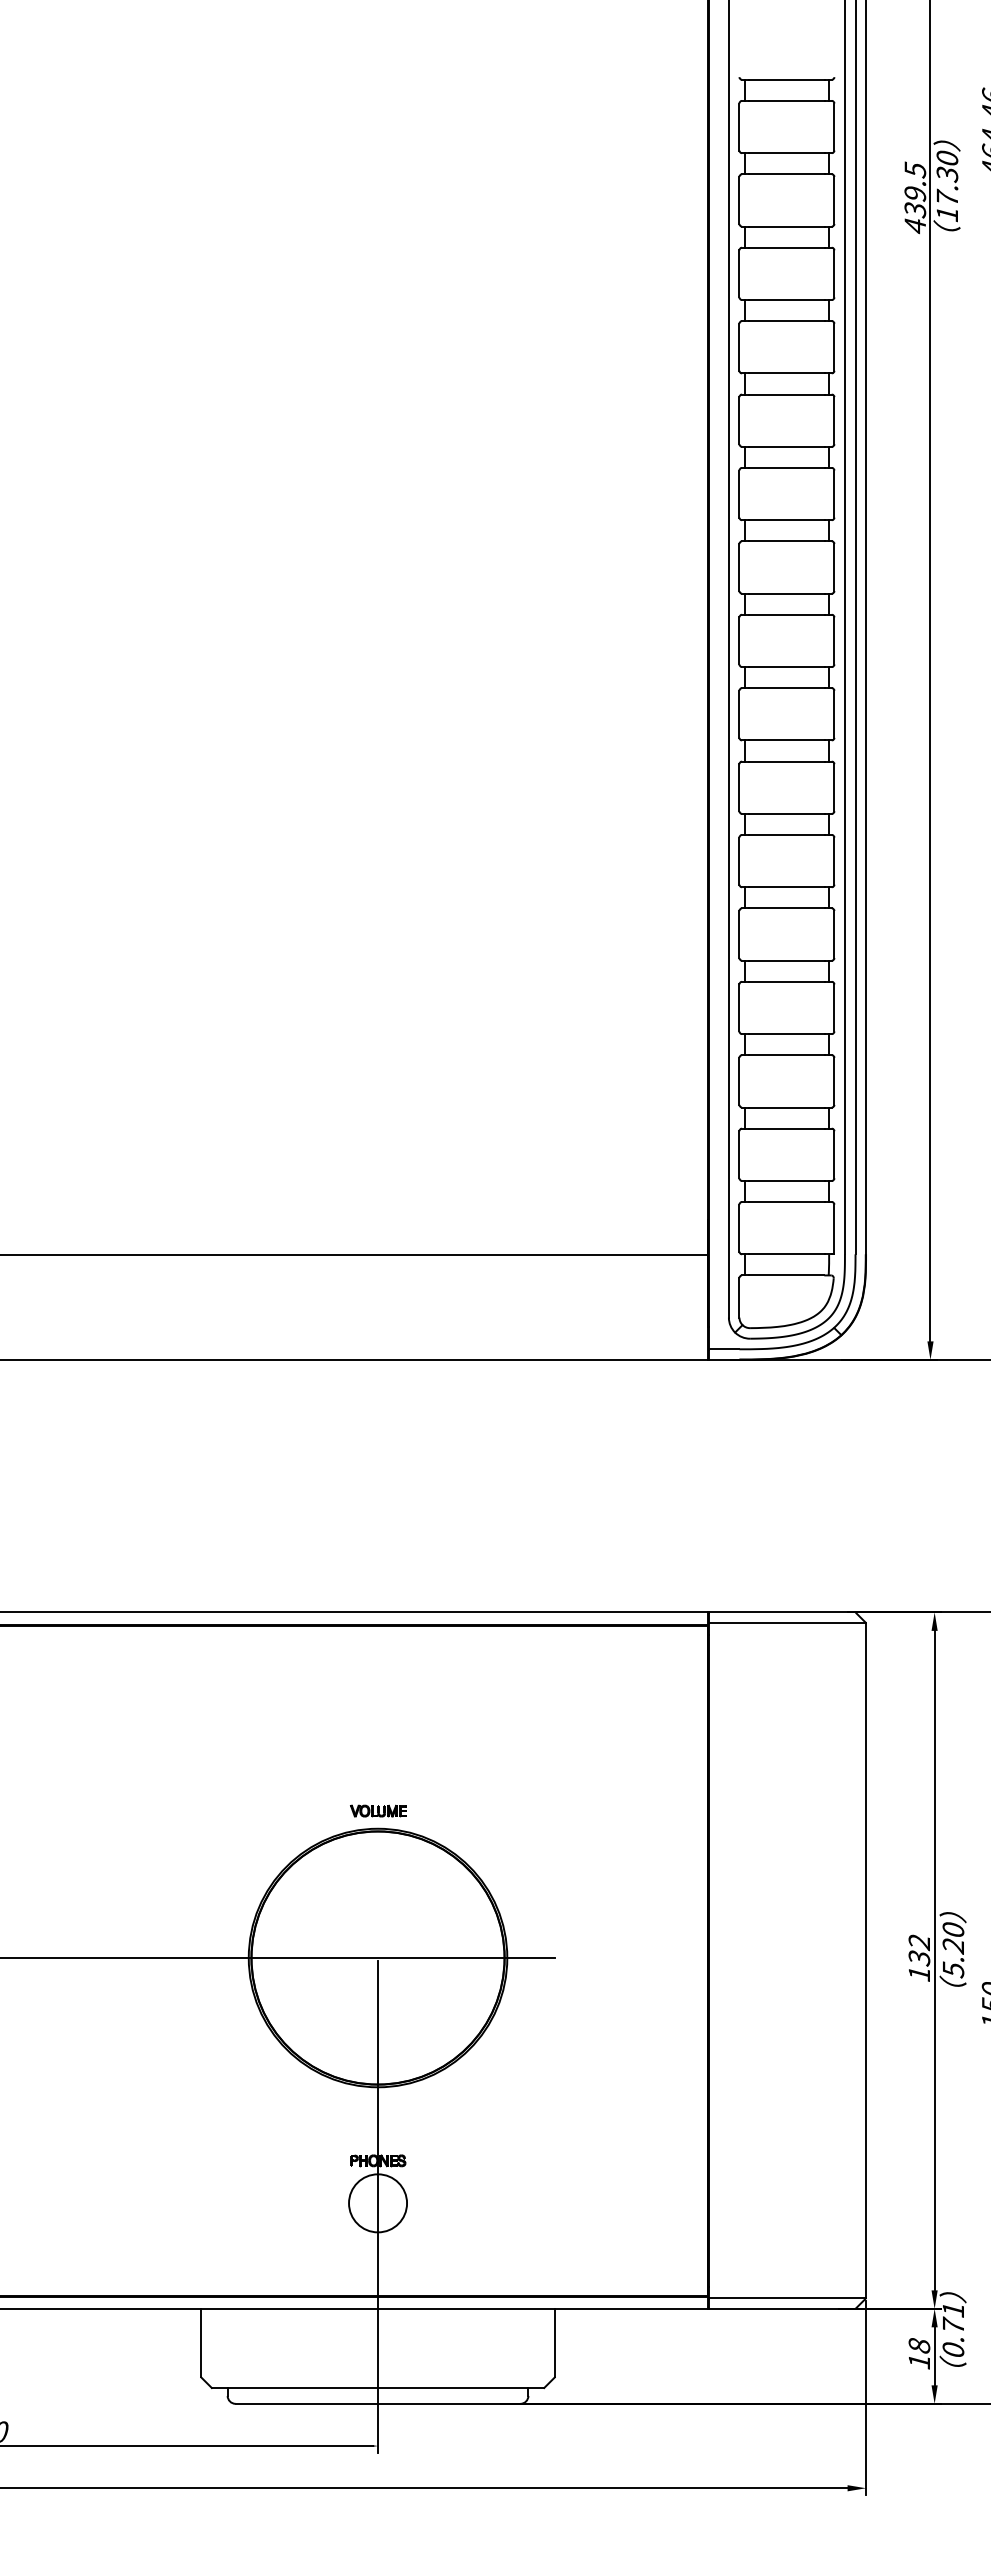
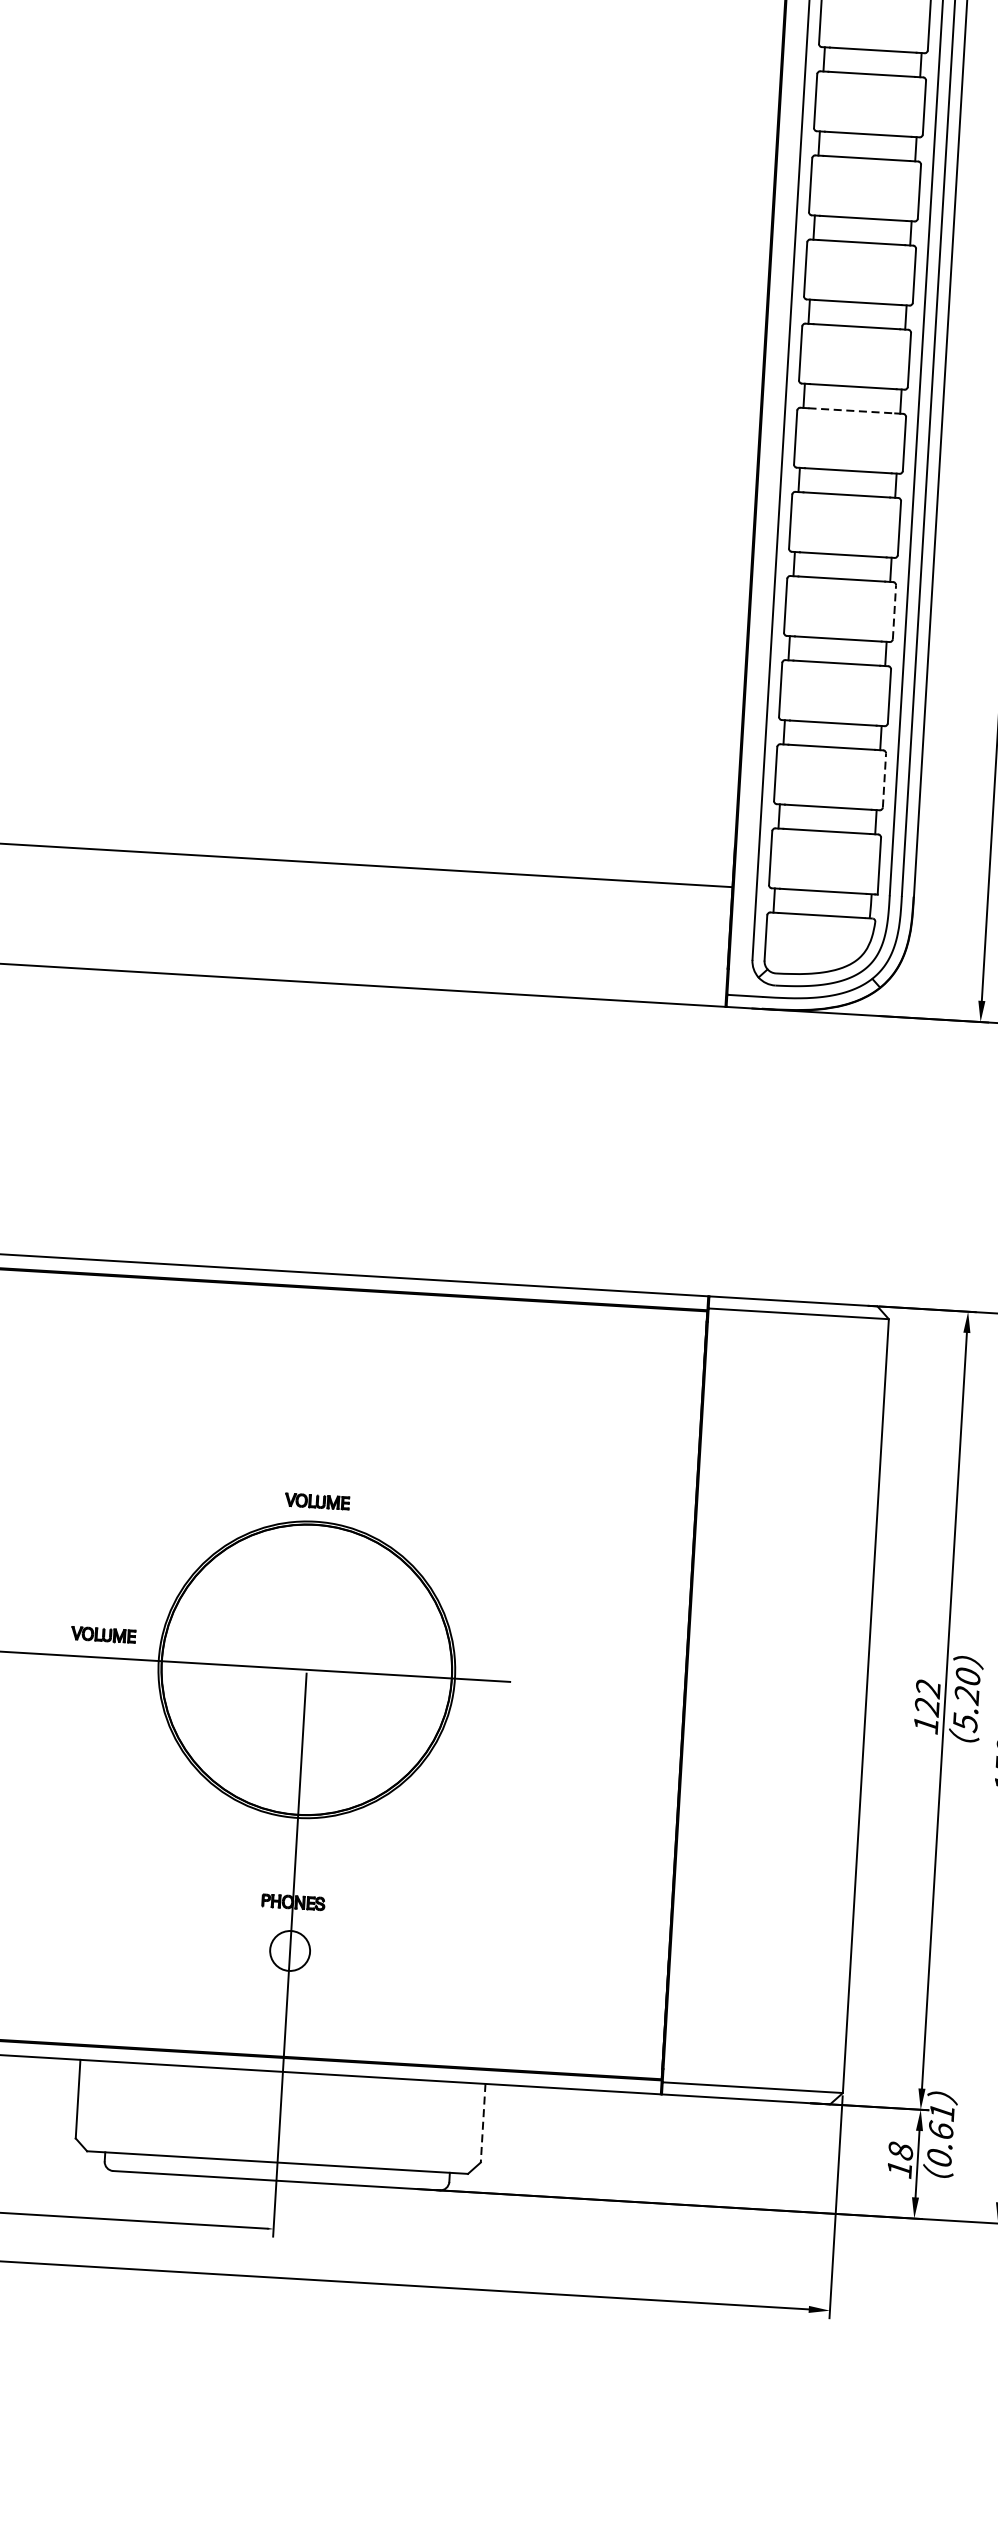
line: (786, 834) -> (851, 410), solid -> dashed
line: (834, 1007) -> (894, 611), solid -> dashed
line: (834, 1154) -> (884, 780), solid -> dashed
part: (199, 1937) -> (103, 1634), added
text: (919, 1958) -> (927, 1707), 132 -> 122
circle: (378, 2203) -> (290, 1951), size x0.6
text: (953, 2324) -> (941, 2128), 0.71 -> 0.61
line: (554, 2343) -> (482, 2123), solid -> dashed

